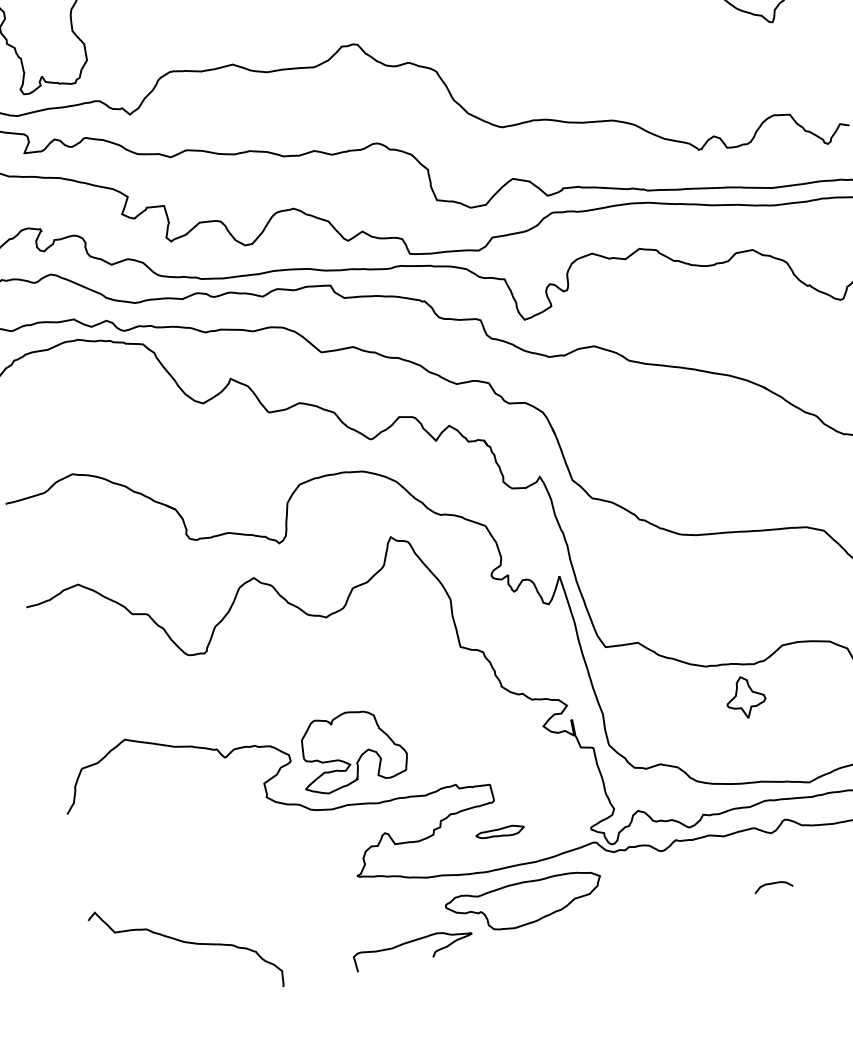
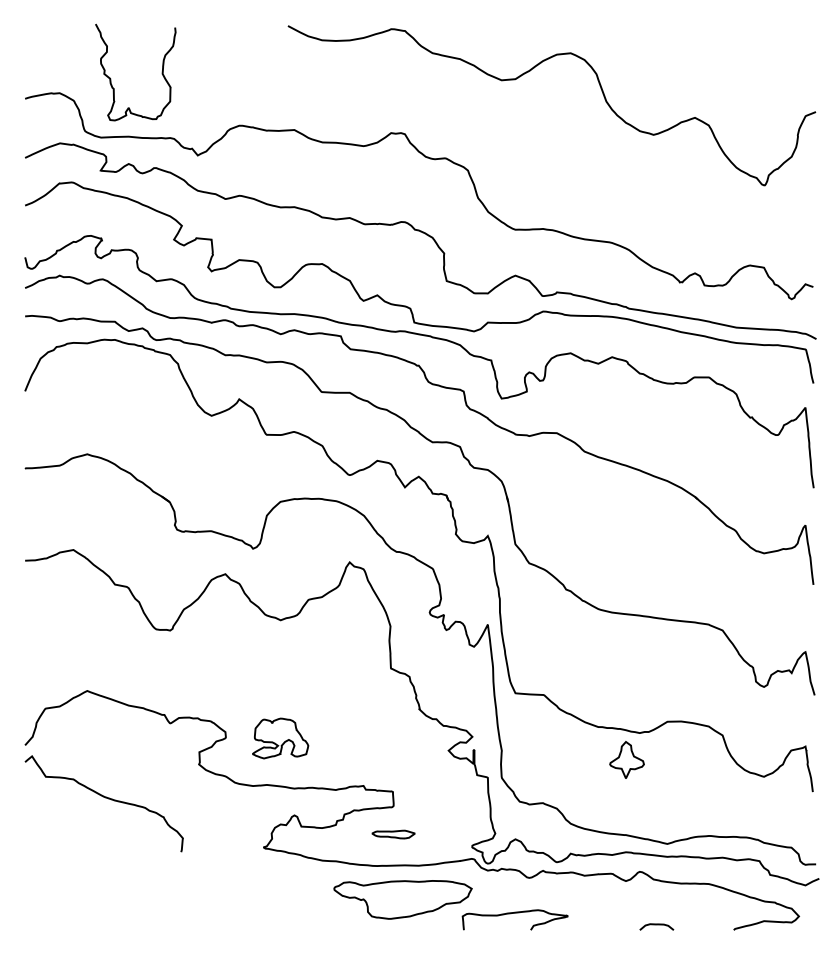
part: (352, 750) -> (280, 738), size x0.6
curve: (772, 884) -> (656, 925), moved
curve: (411, 942) -> (514, 913), moved
curve: (186, 943) -> (105, 798), moved

